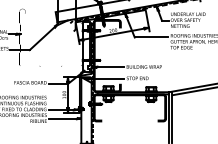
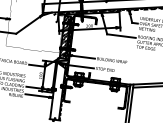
hatch: (86, 47) -> (64, 37), added

